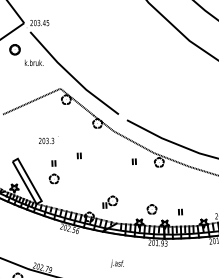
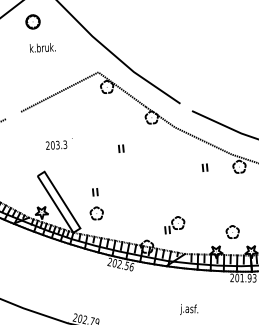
text: (34, 62) -> (43, 47), moved
text: (48, 140) -> (59, 144), moved
part: (78, 155) -> (120, 148), moved
part: (53, 172) -> (95, 204), moved

